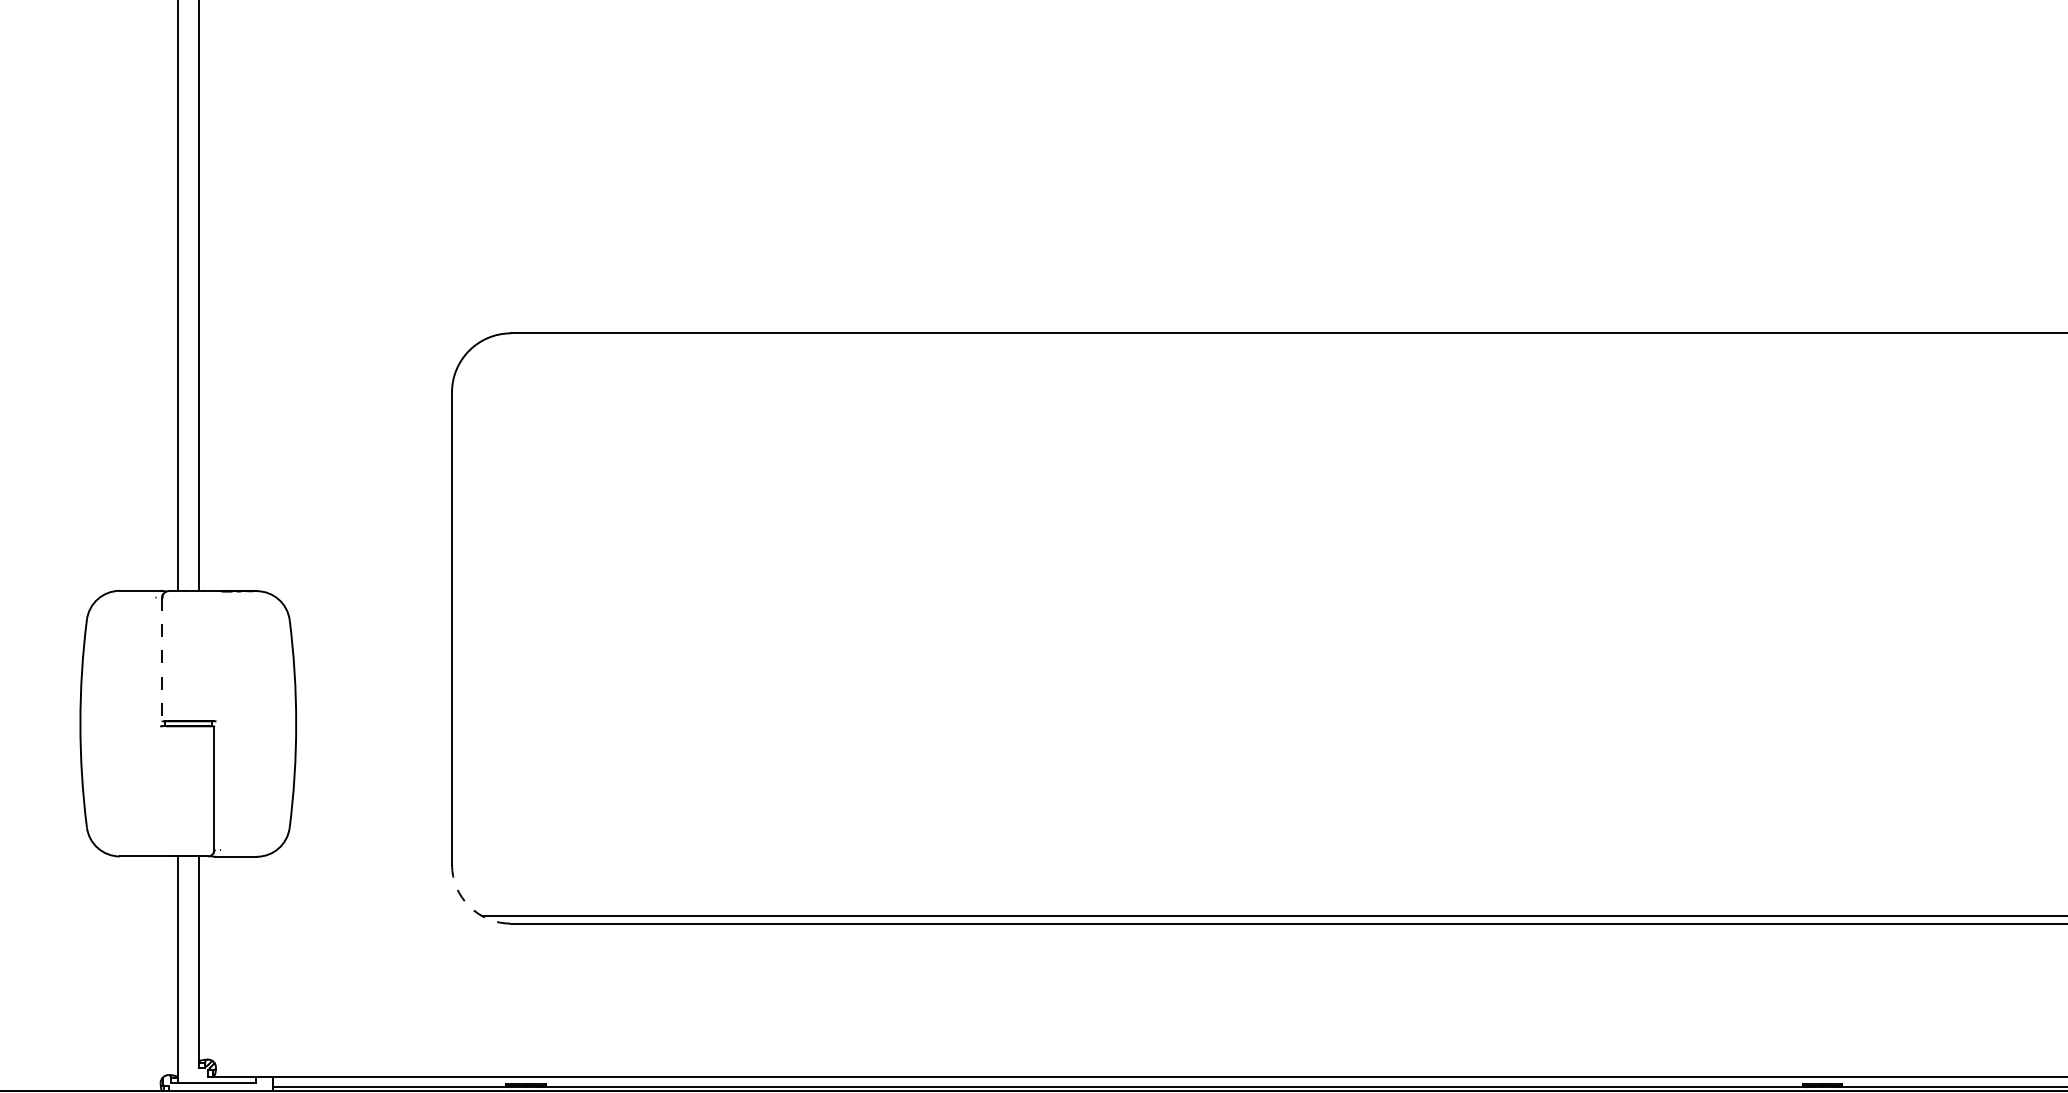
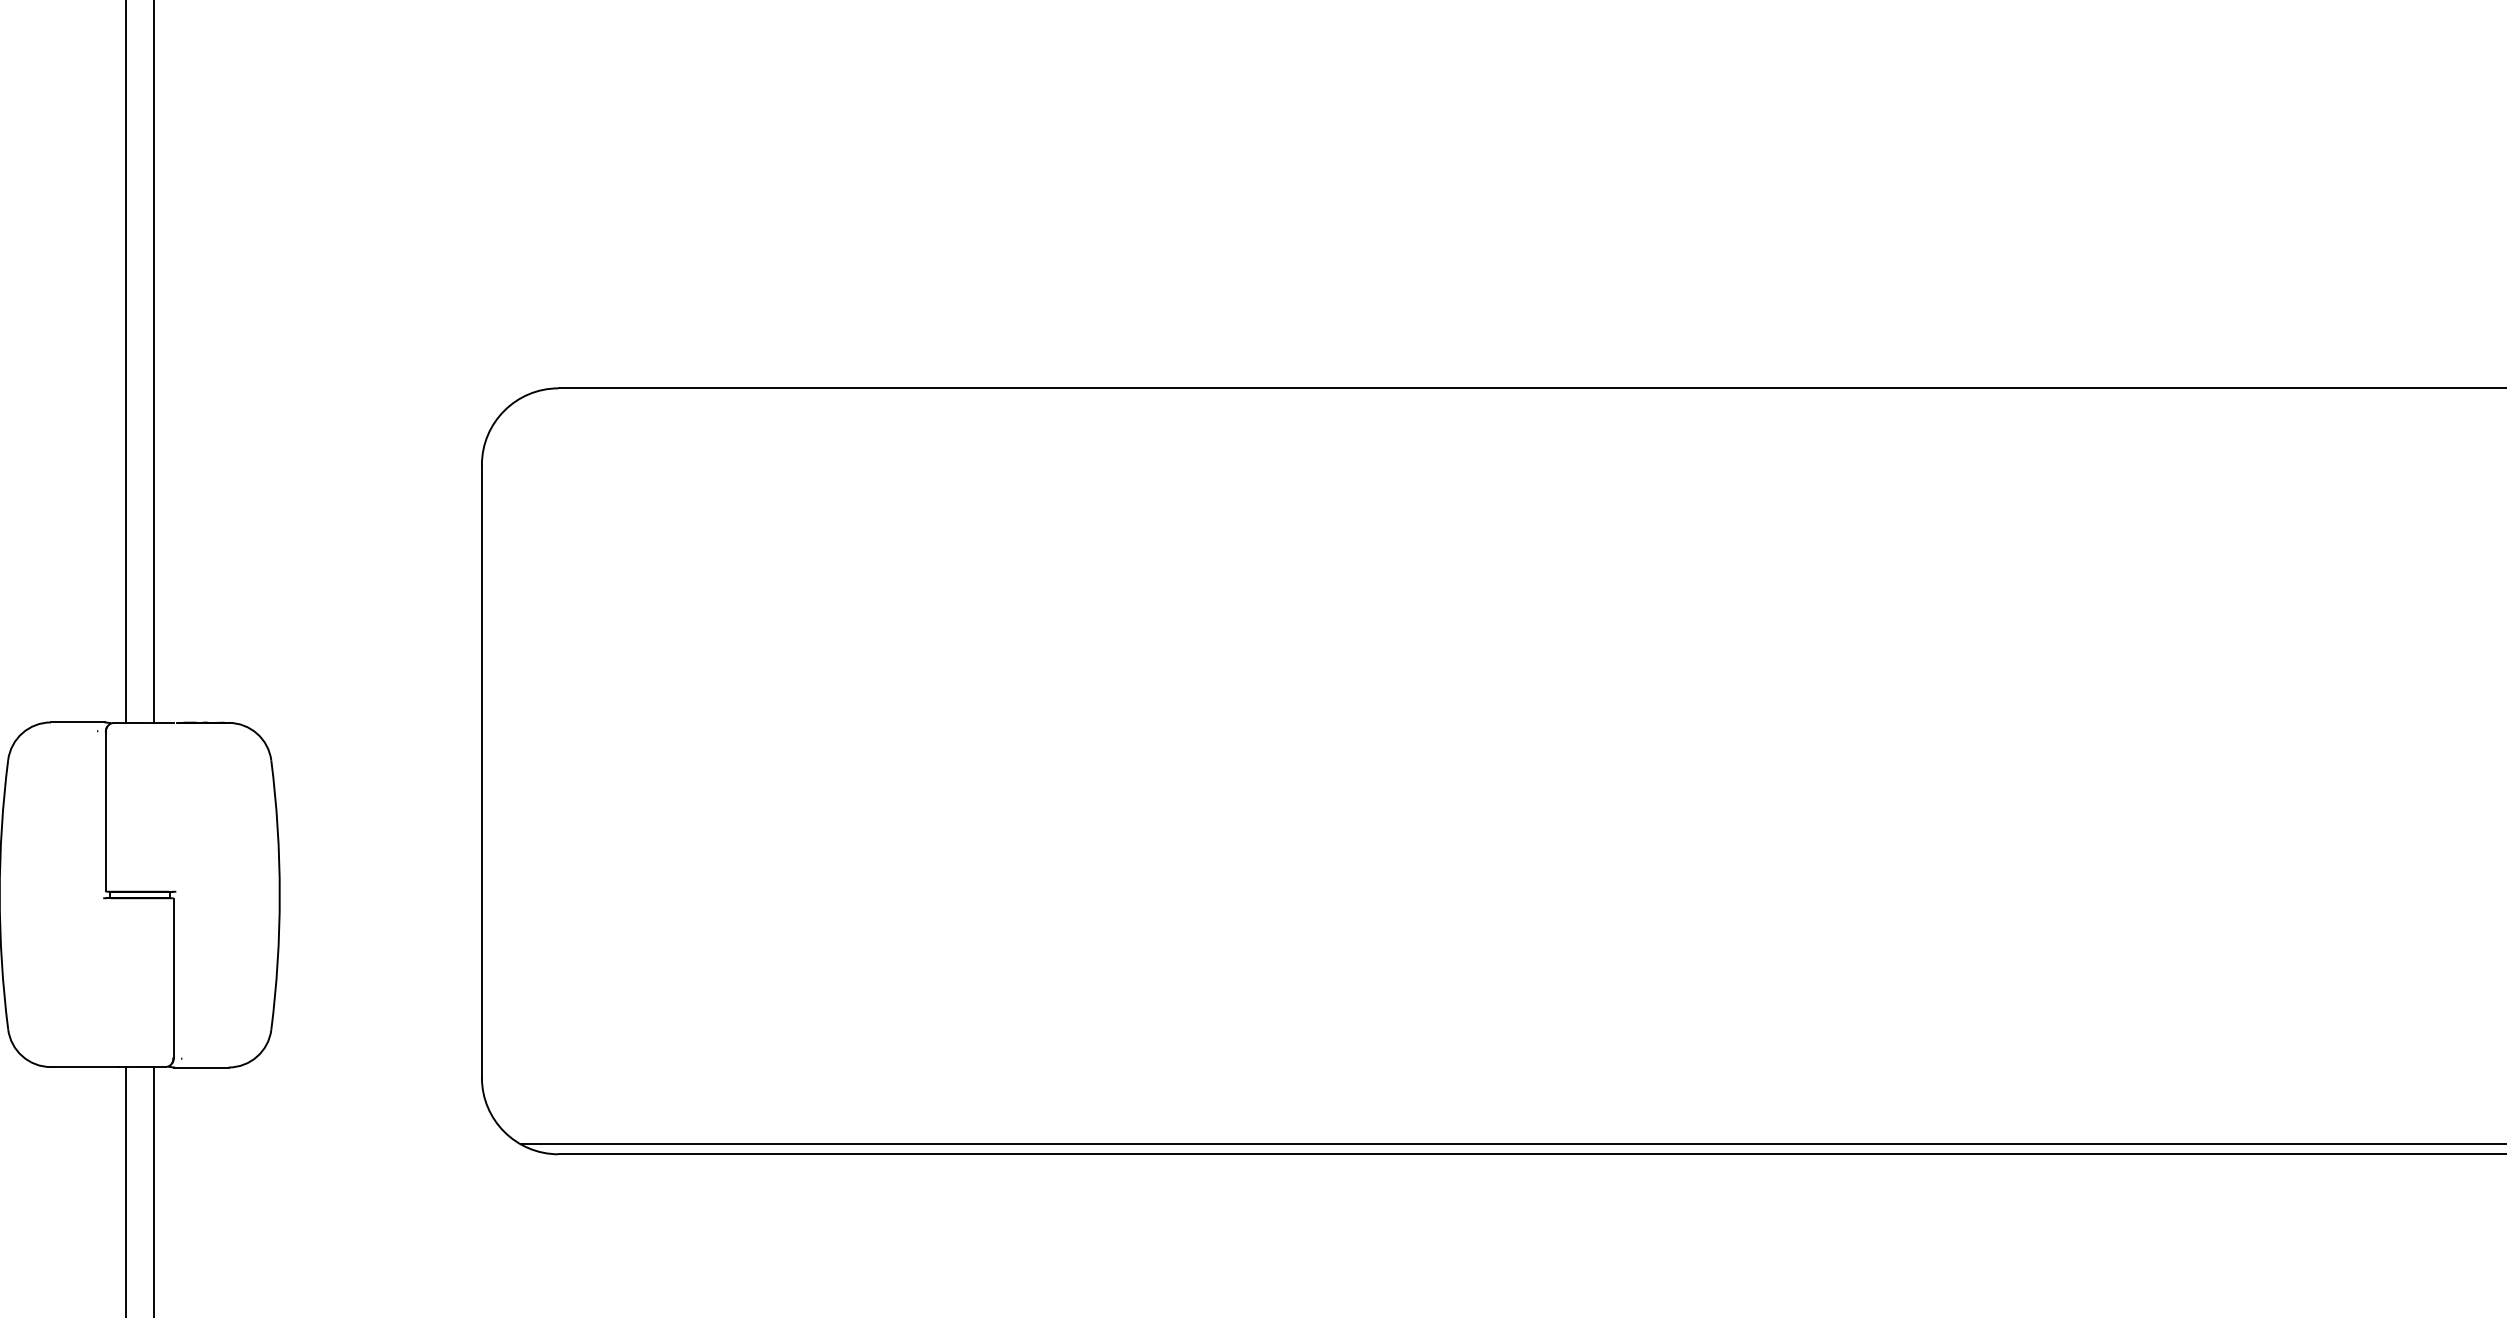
line: (162, 659) -> (106, 811), dashed -> solid
arc: (469, 906) -> (504, 1132), dashed -> solid

